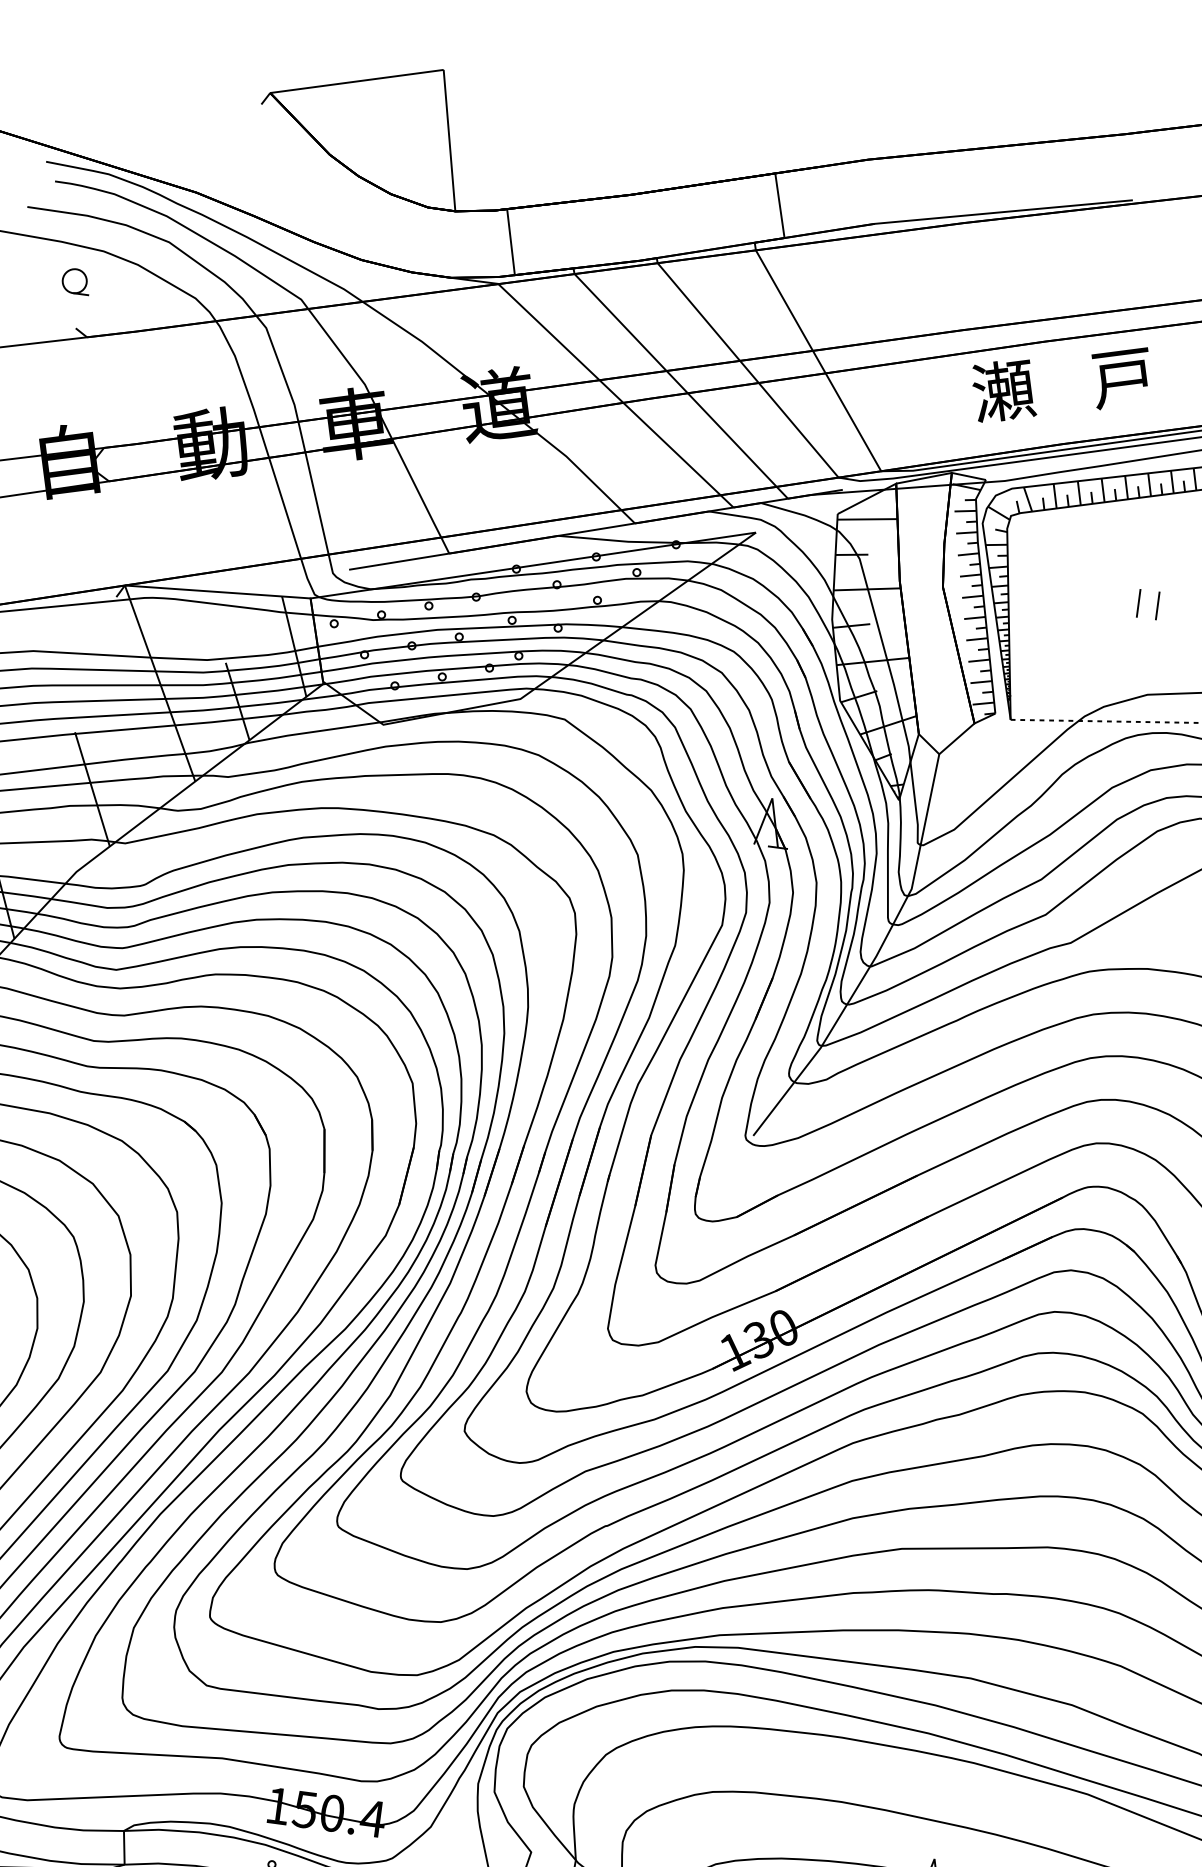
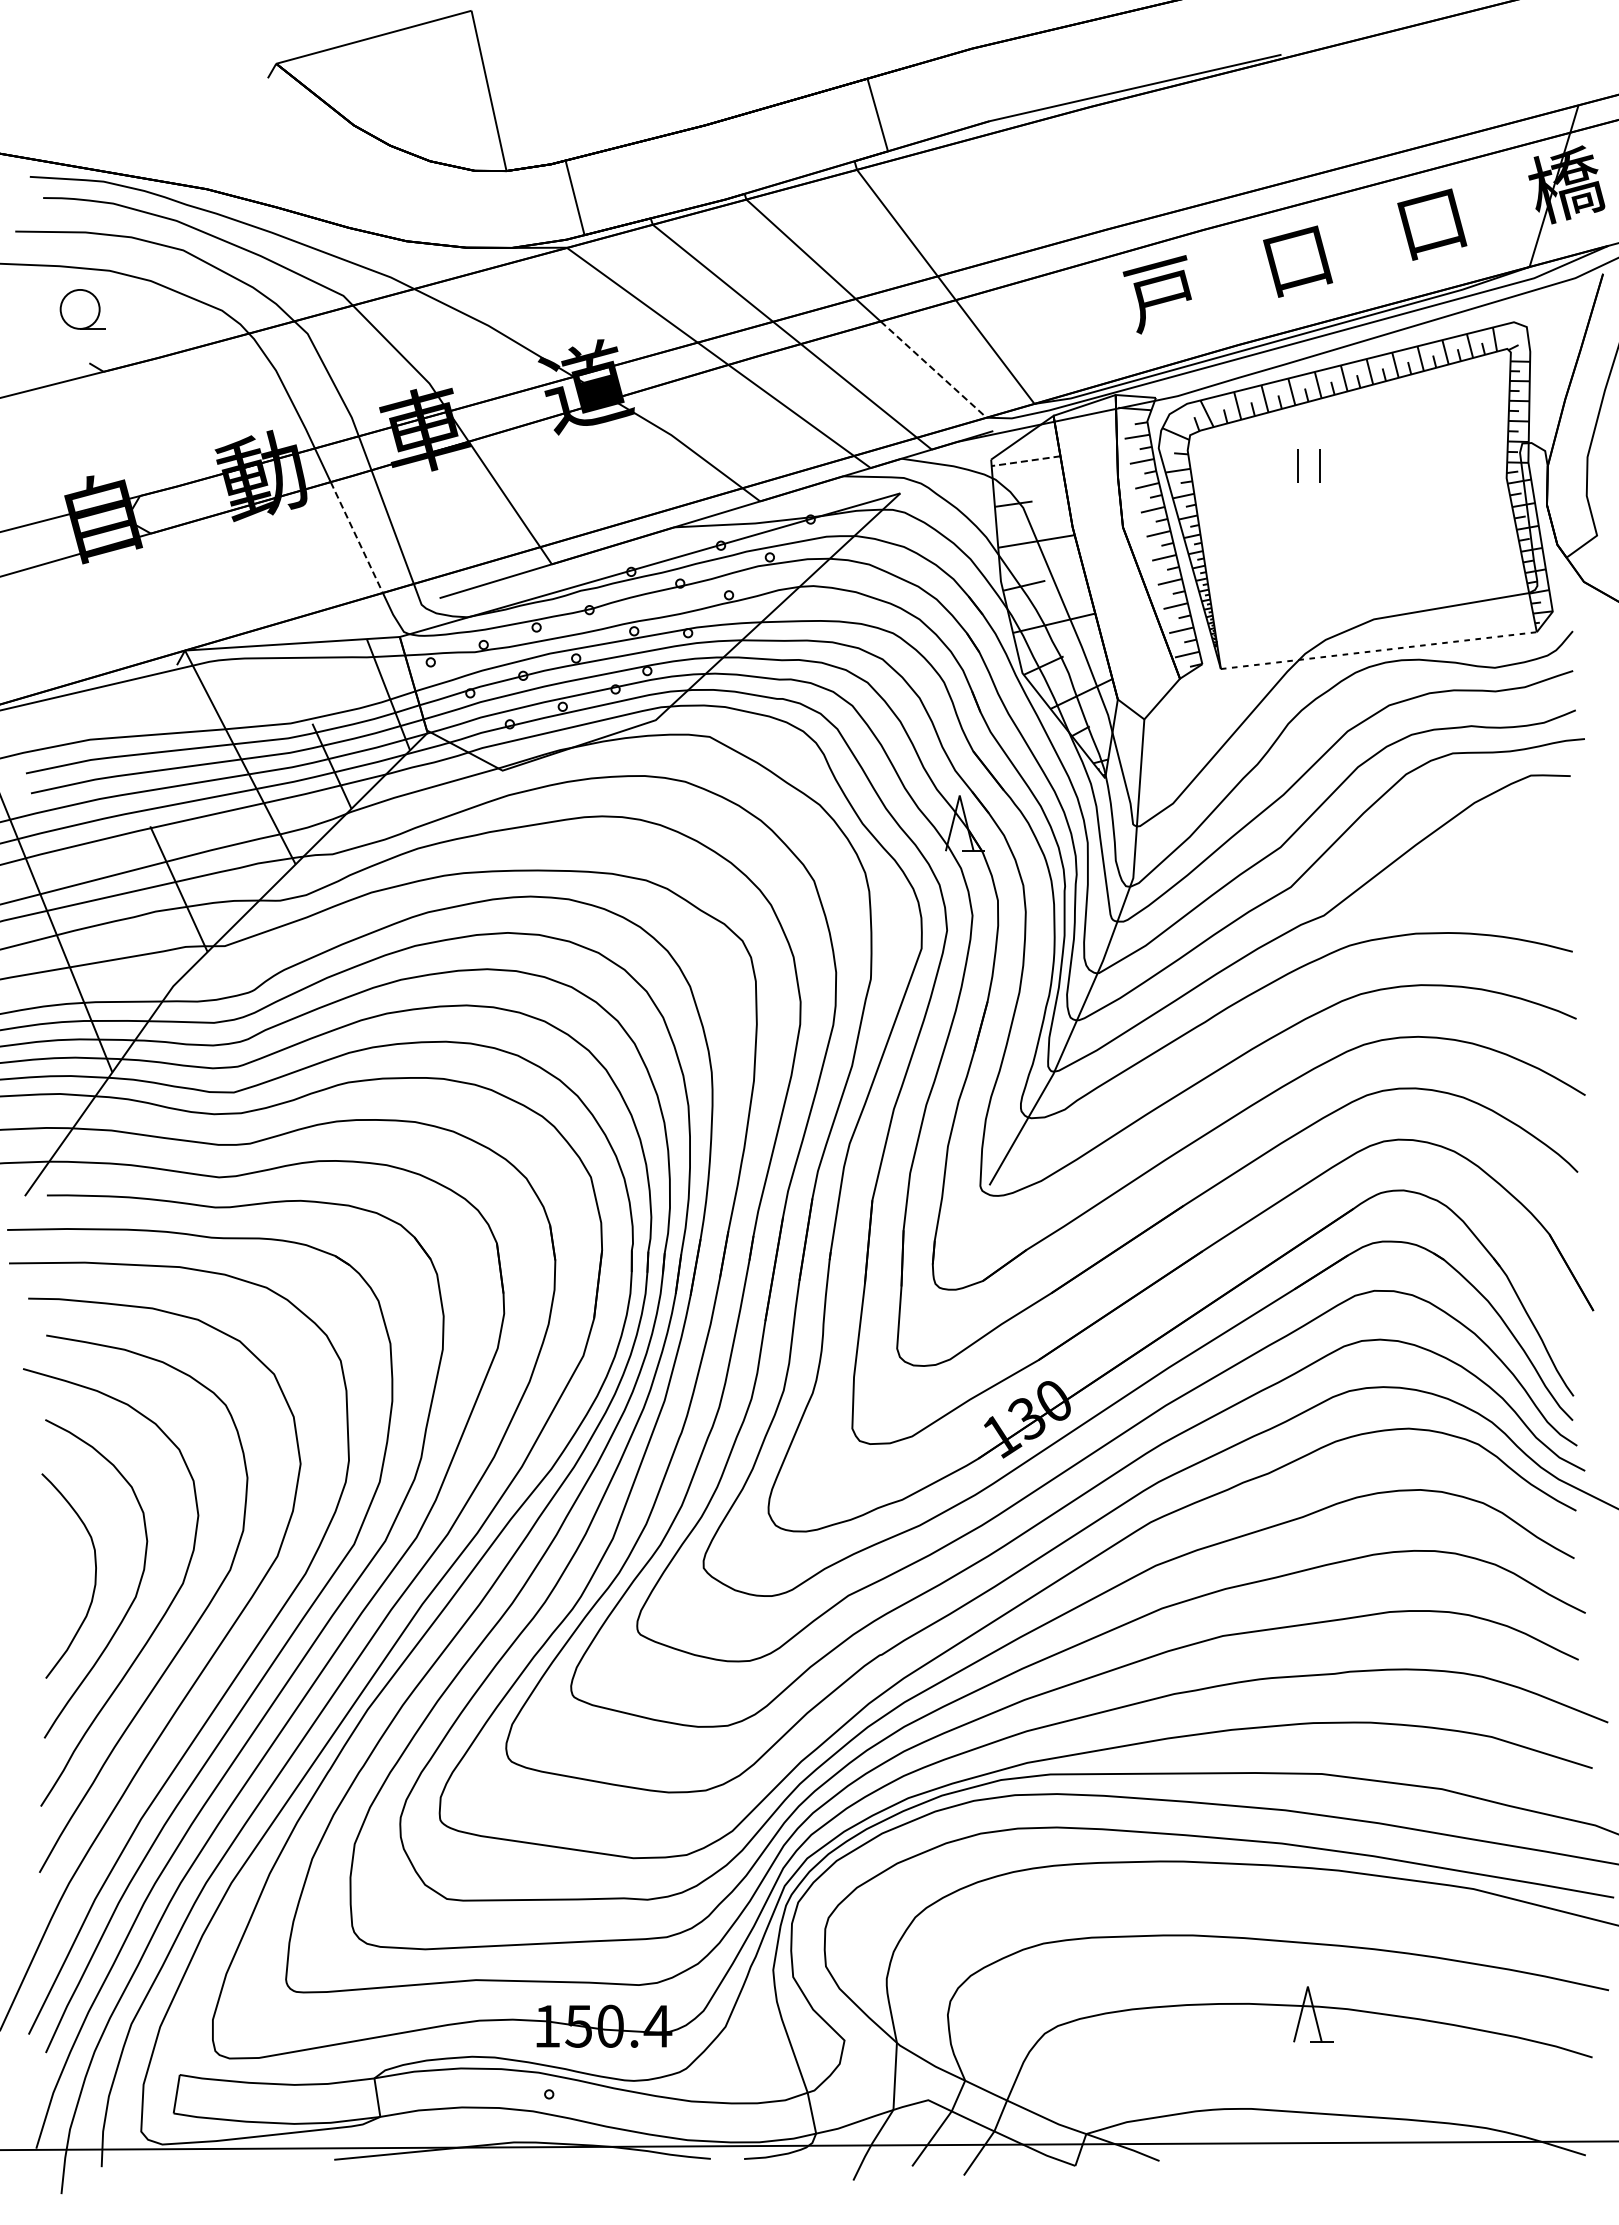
part: (76, 281) -> (82, 309), size x1.4
text: (1121, 378) -> (1295, 260), 戸 -> 口
text: (1004, 391) -> (1163, 293), 瀬 -> 戸
line: (798, 430) -> (933, 369), solid -> dashed
line: (285, 509) -> (357, 538), solid -> dashed
line: (867, 519) -> (1026, 461), solid -> dashed
part: (1139, 603) -> (1298, 465), moved

